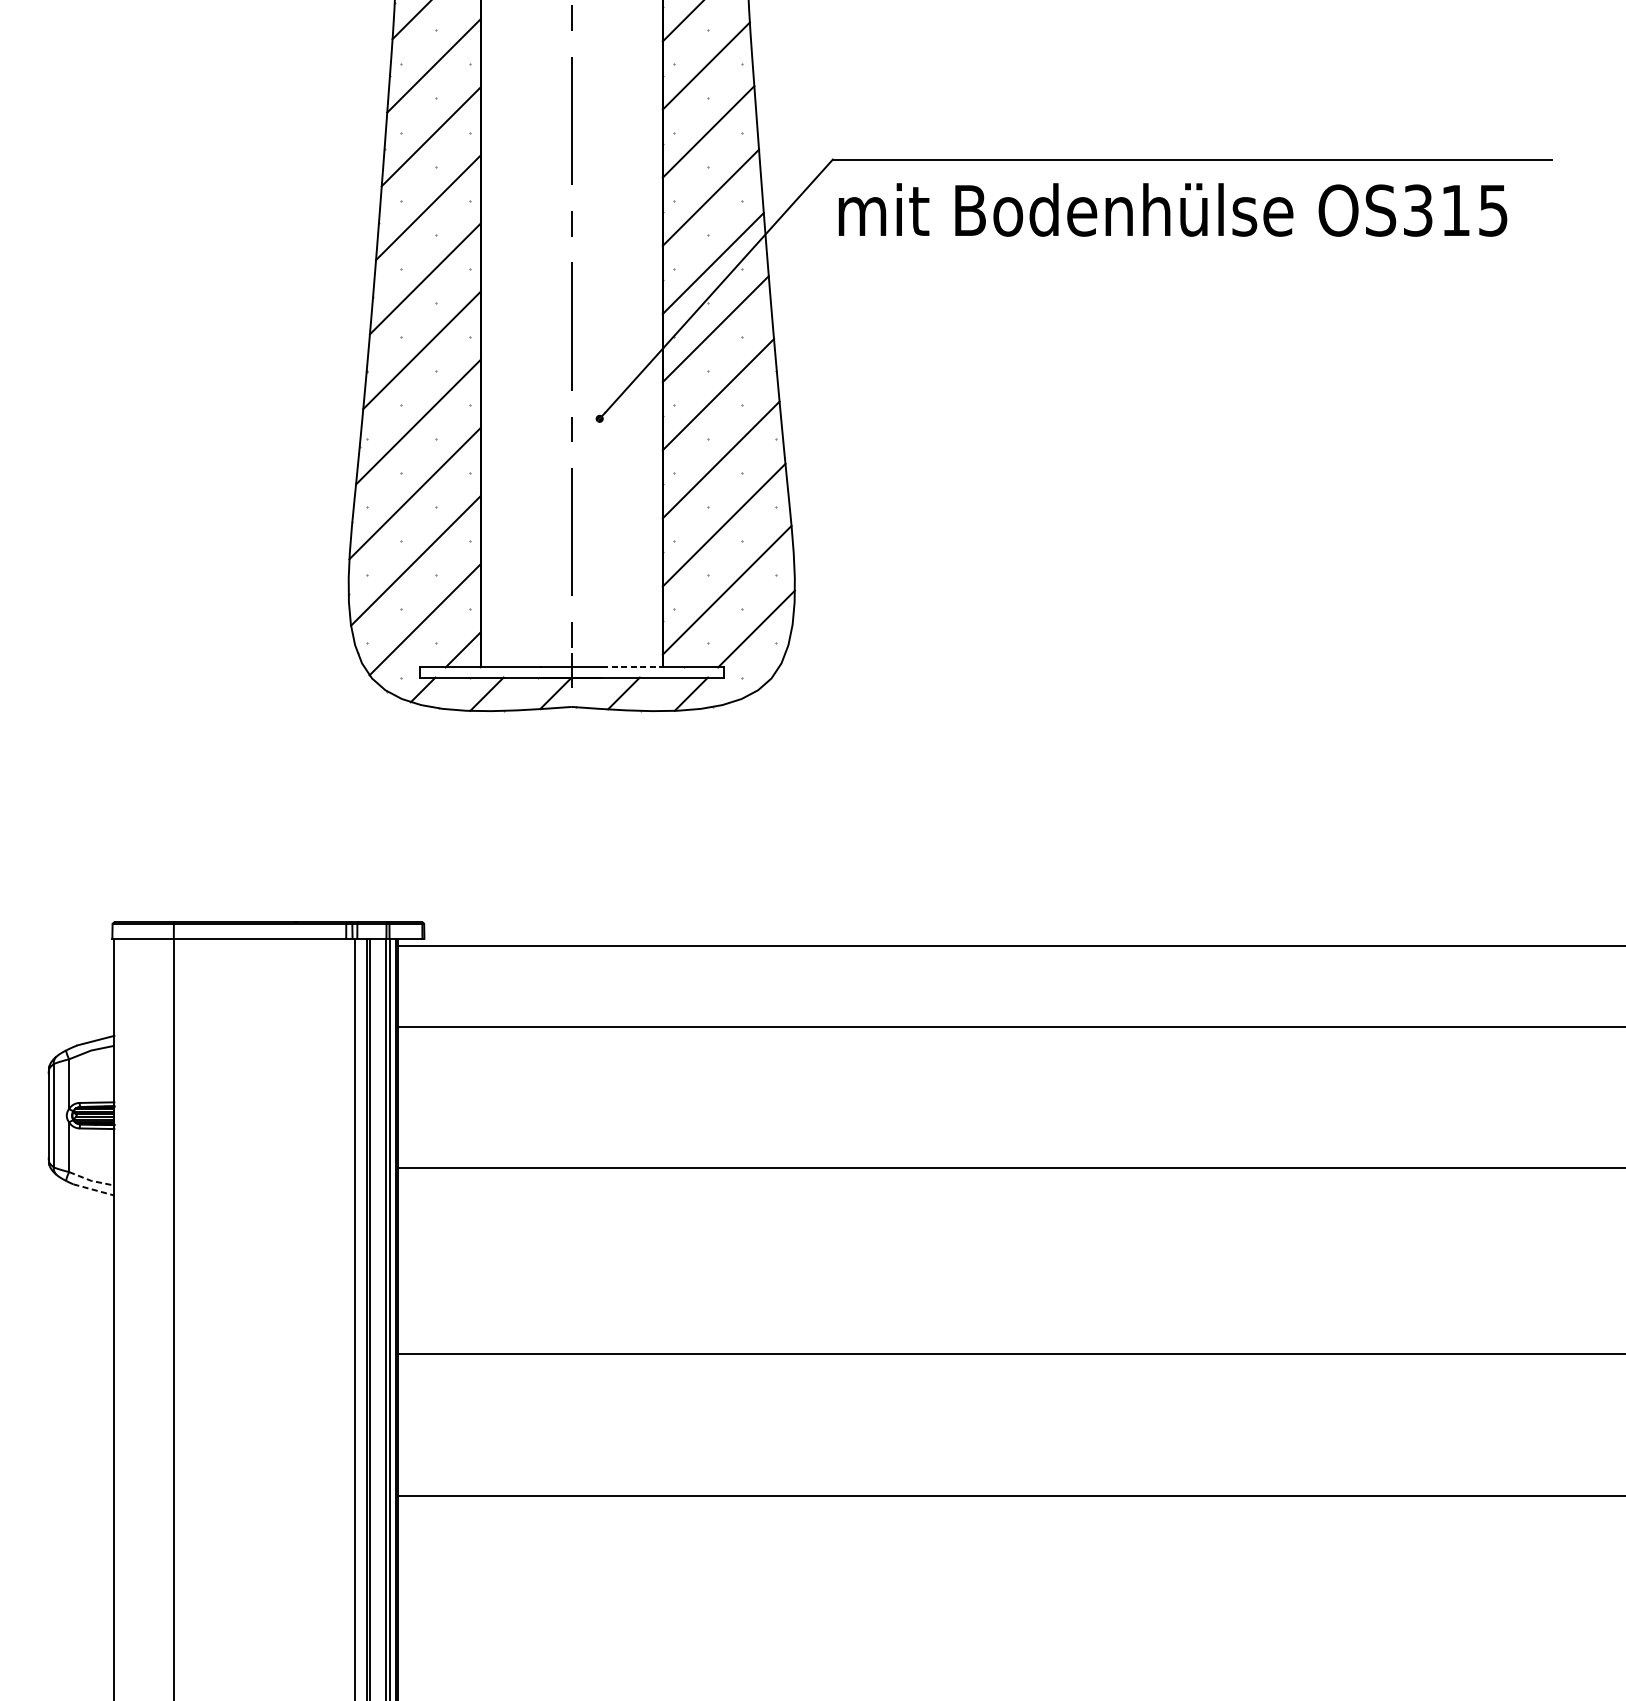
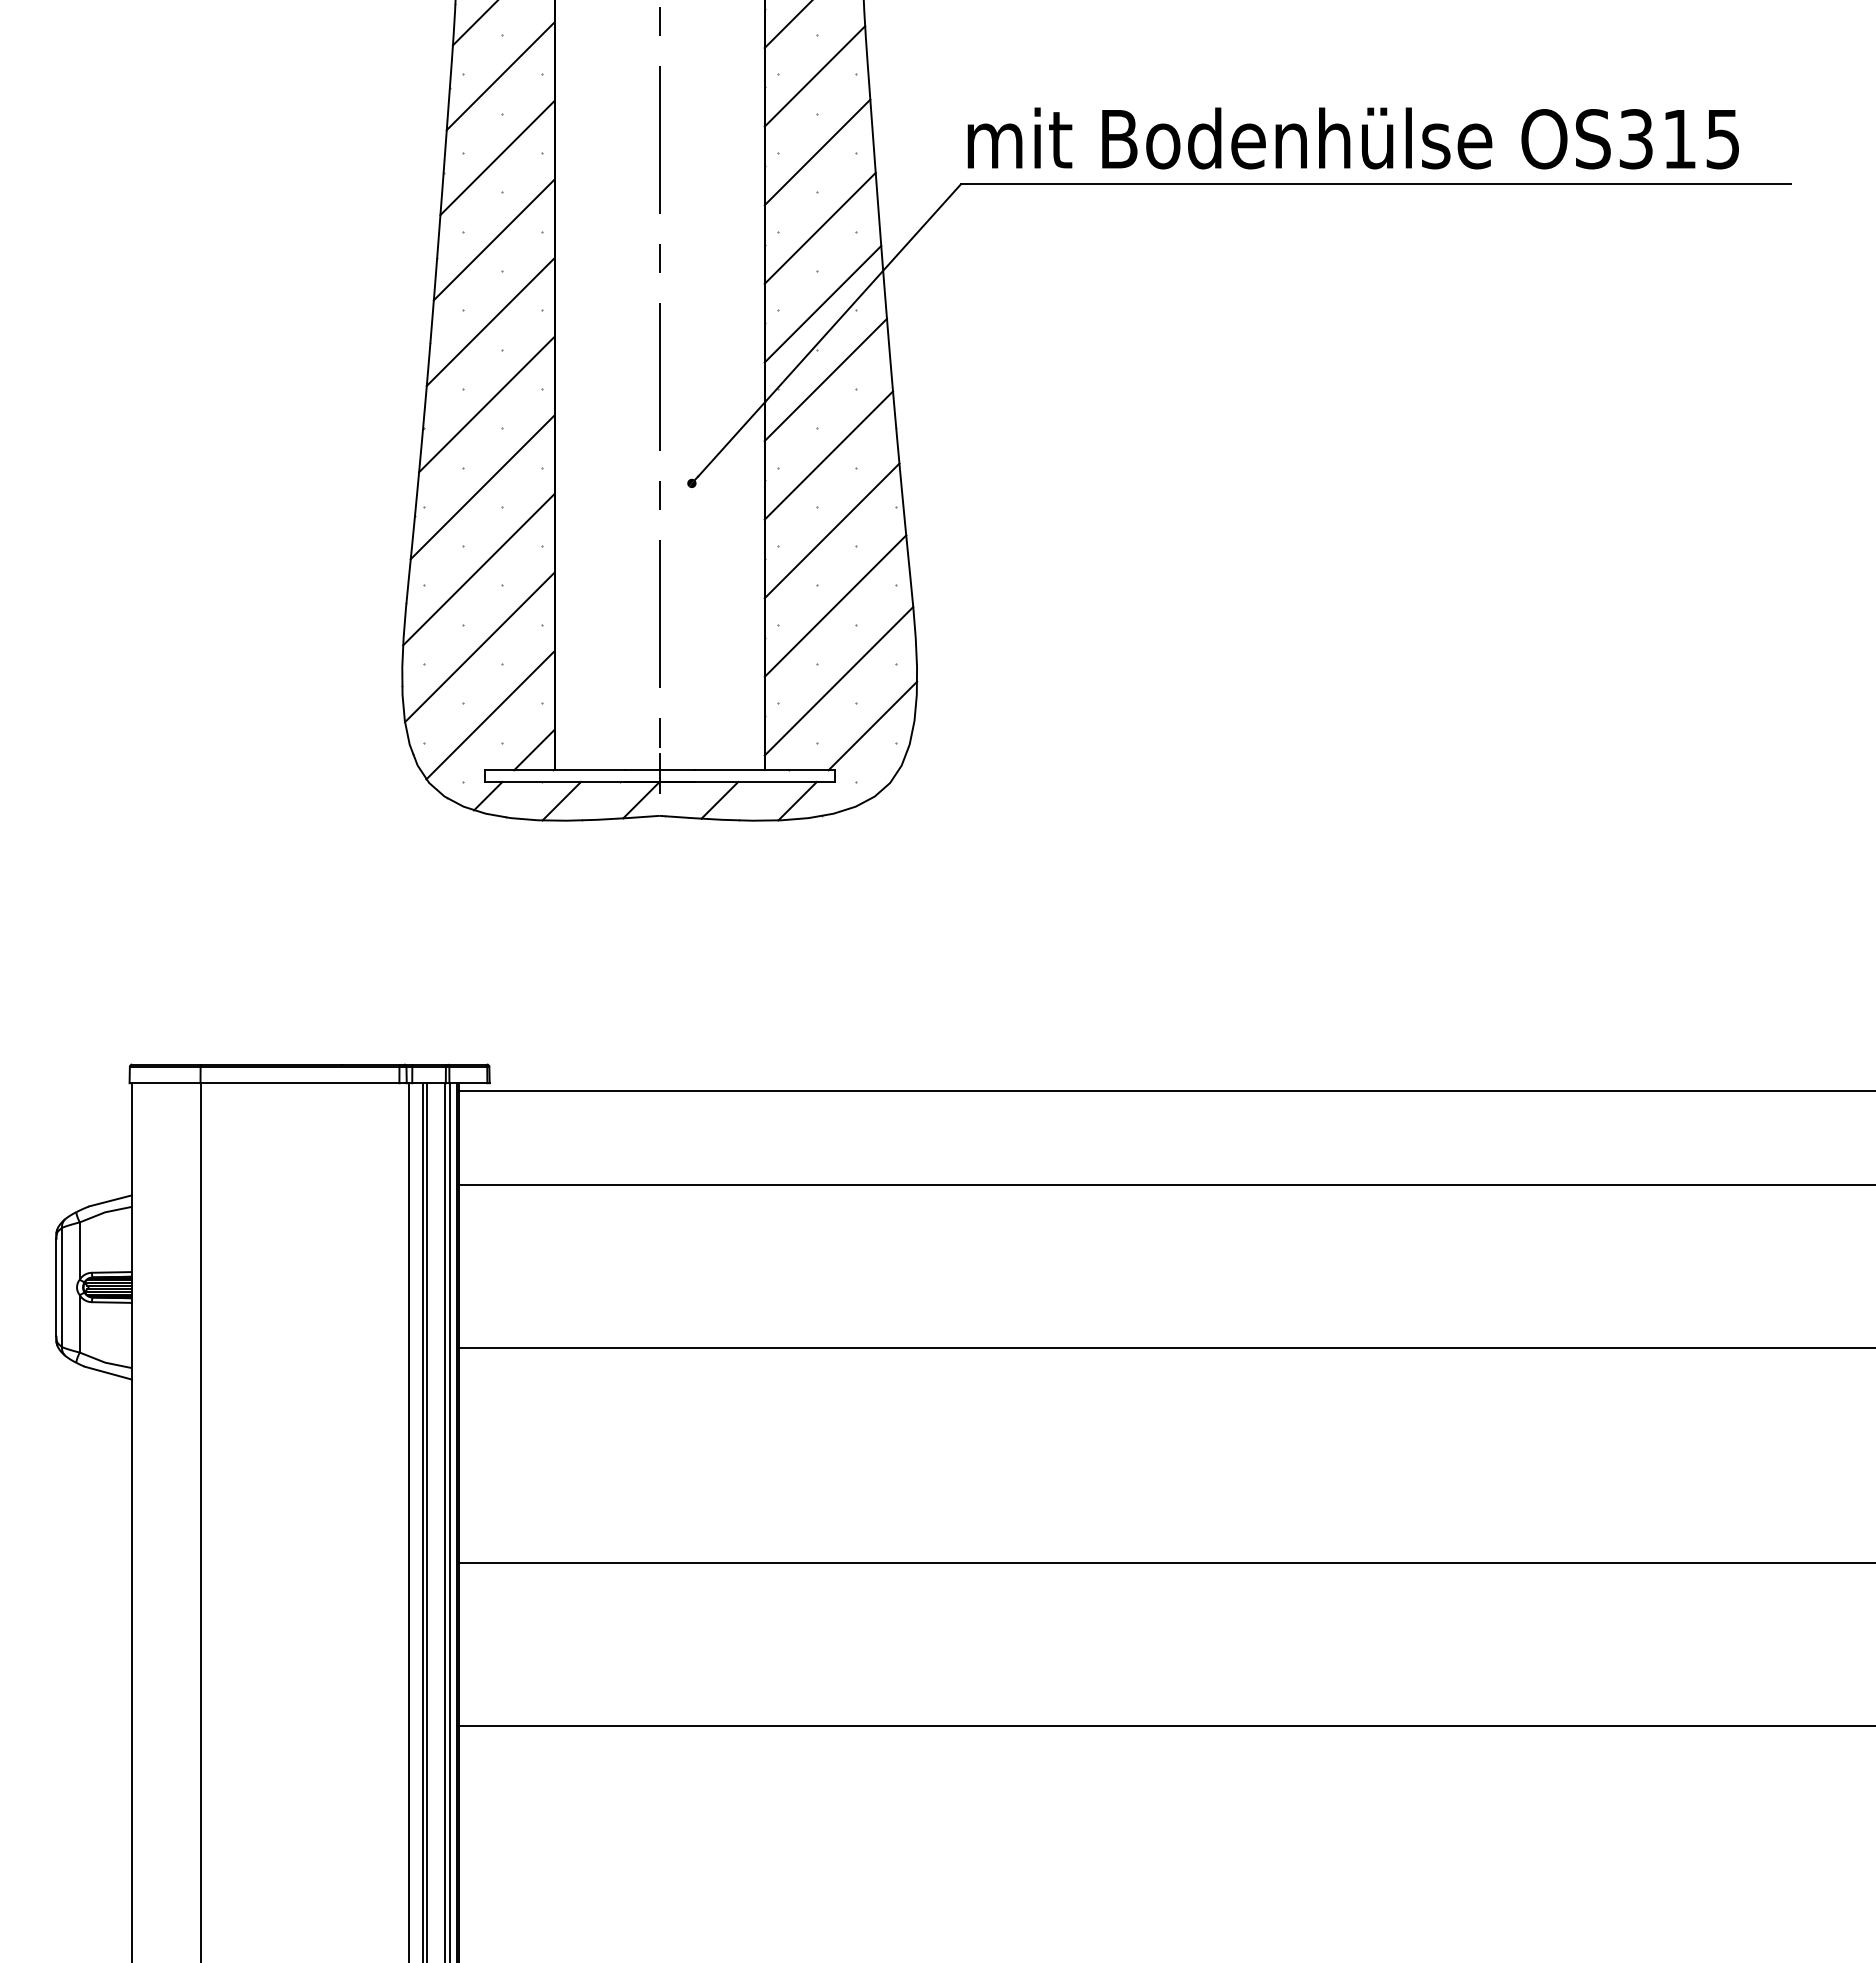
text: (1172, 210) -> (1352, 138), moved
line: (633, 667) -> (730, 770), dashed -> solid
line: (91, 1180) -> (105, 1362), dashed -> solid
line: (94, 1190) -> (108, 1373), dashed -> solid

